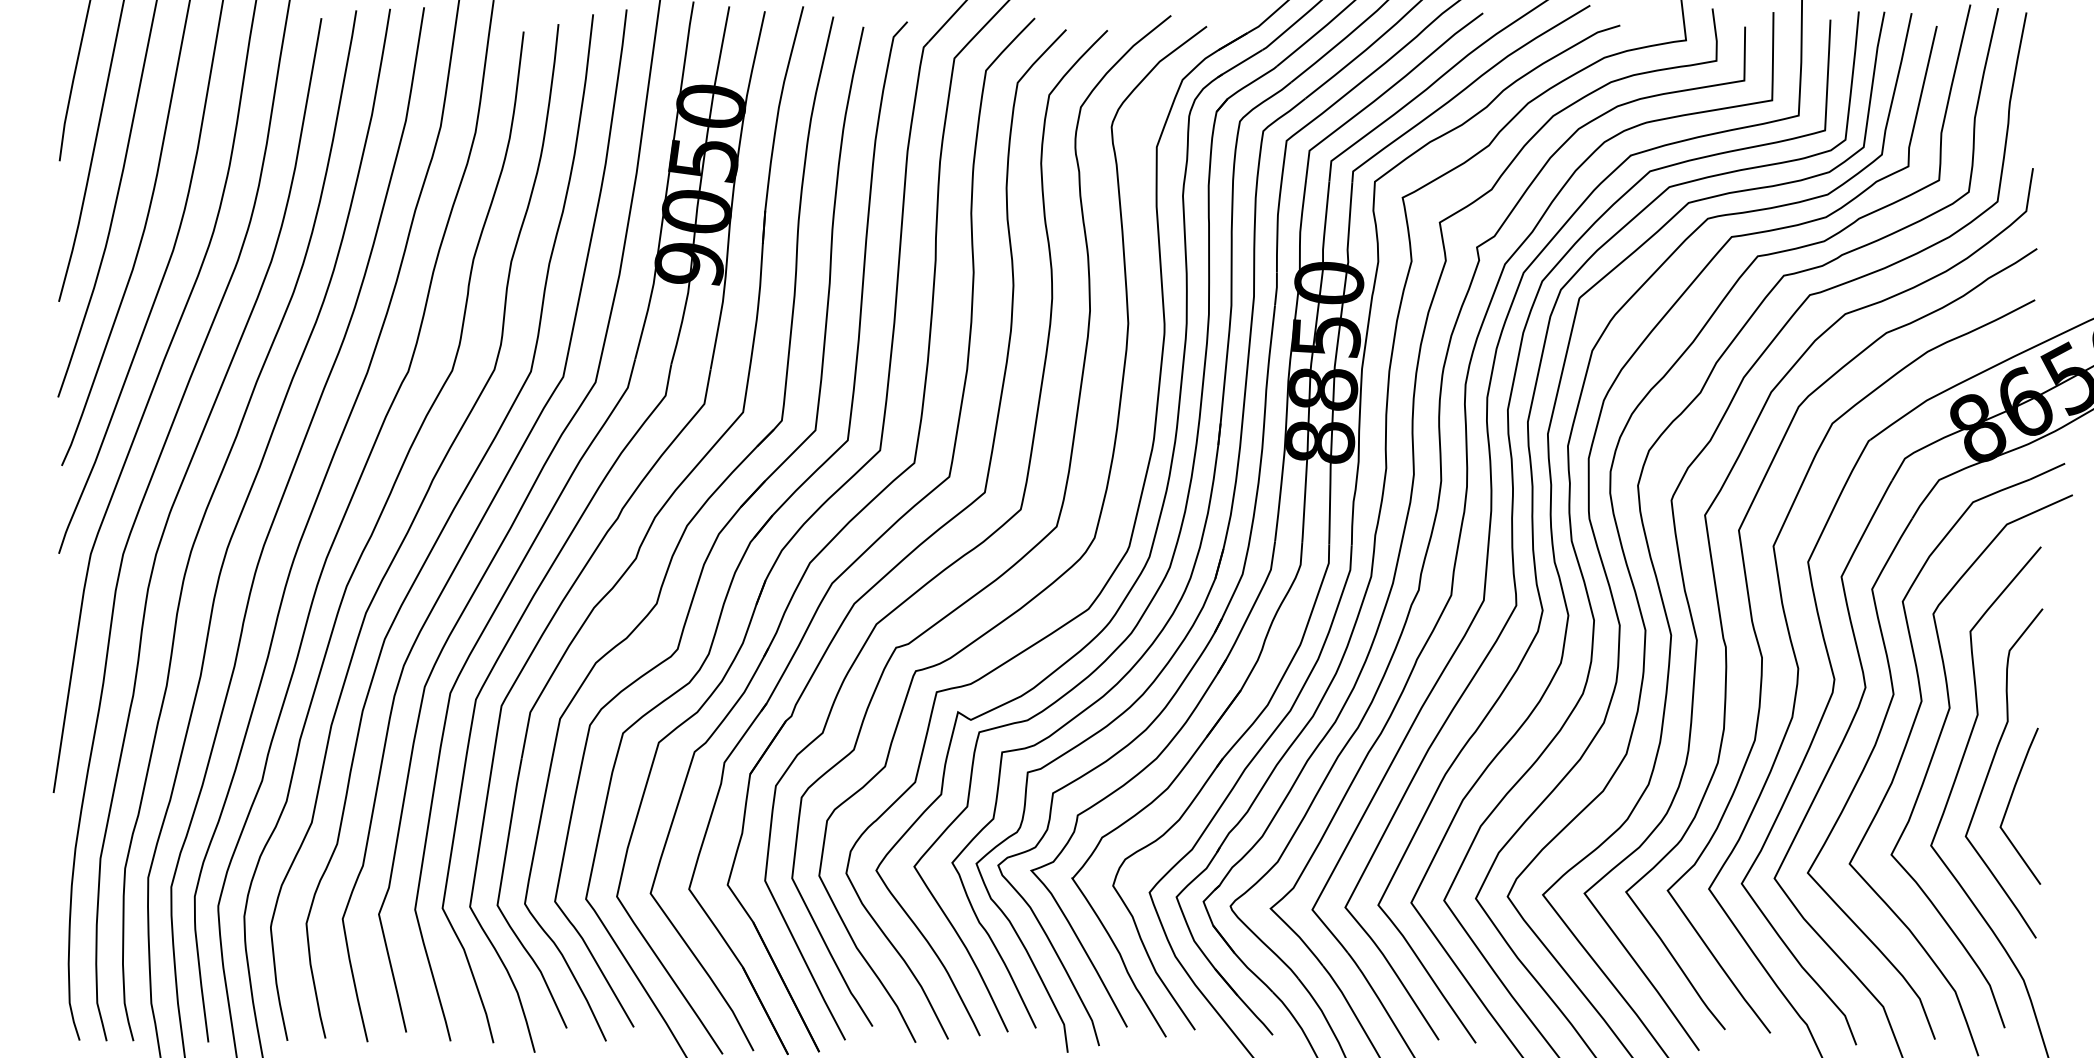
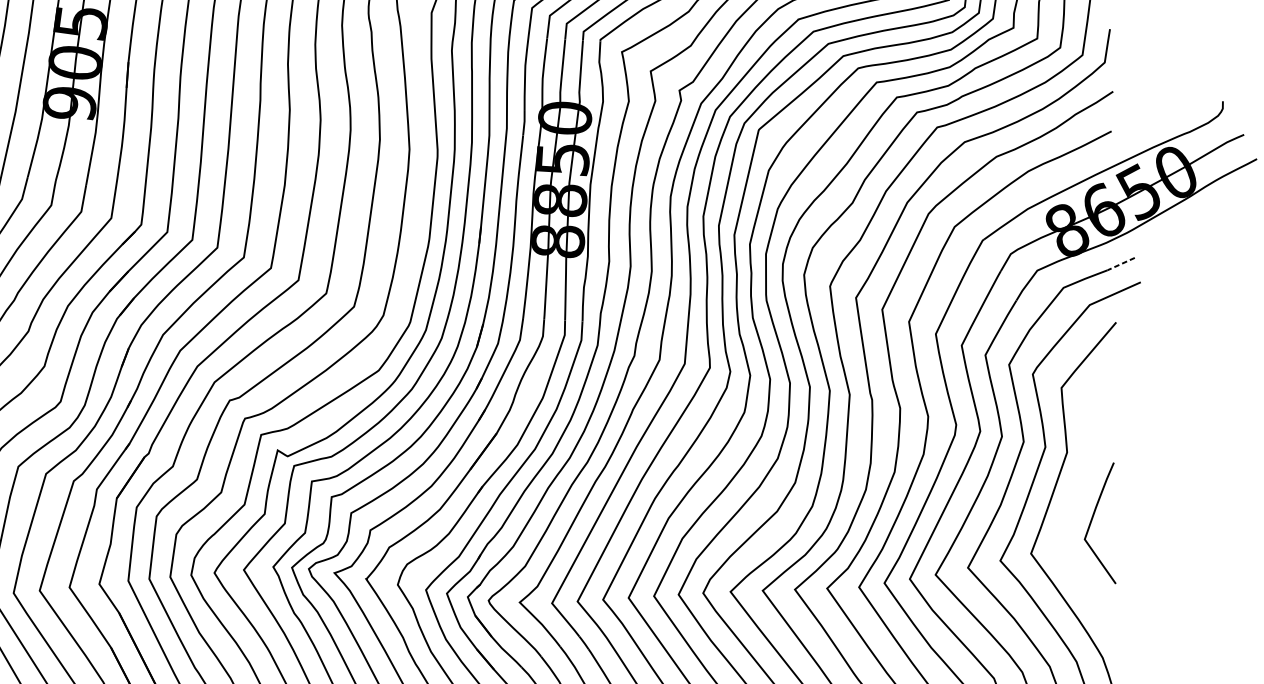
line: (2047, 471) -> (1121, 264), solid -> dashed
curve: (1990, 770) -> (1077, 495), removed

